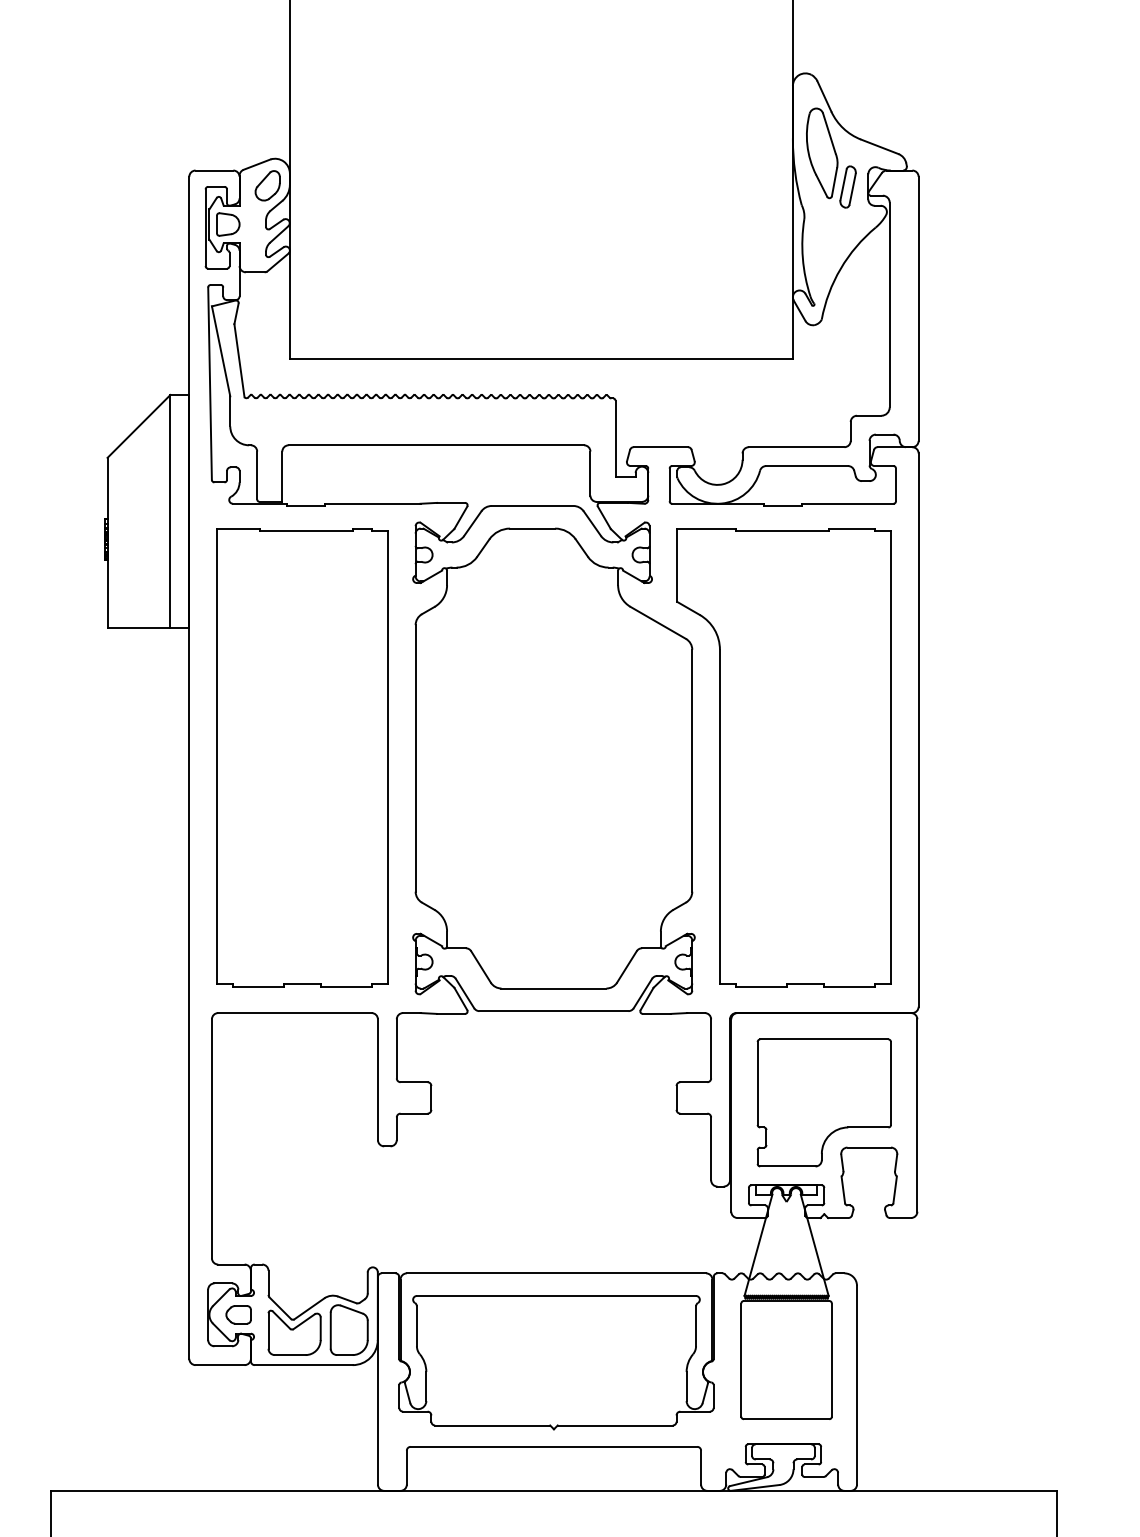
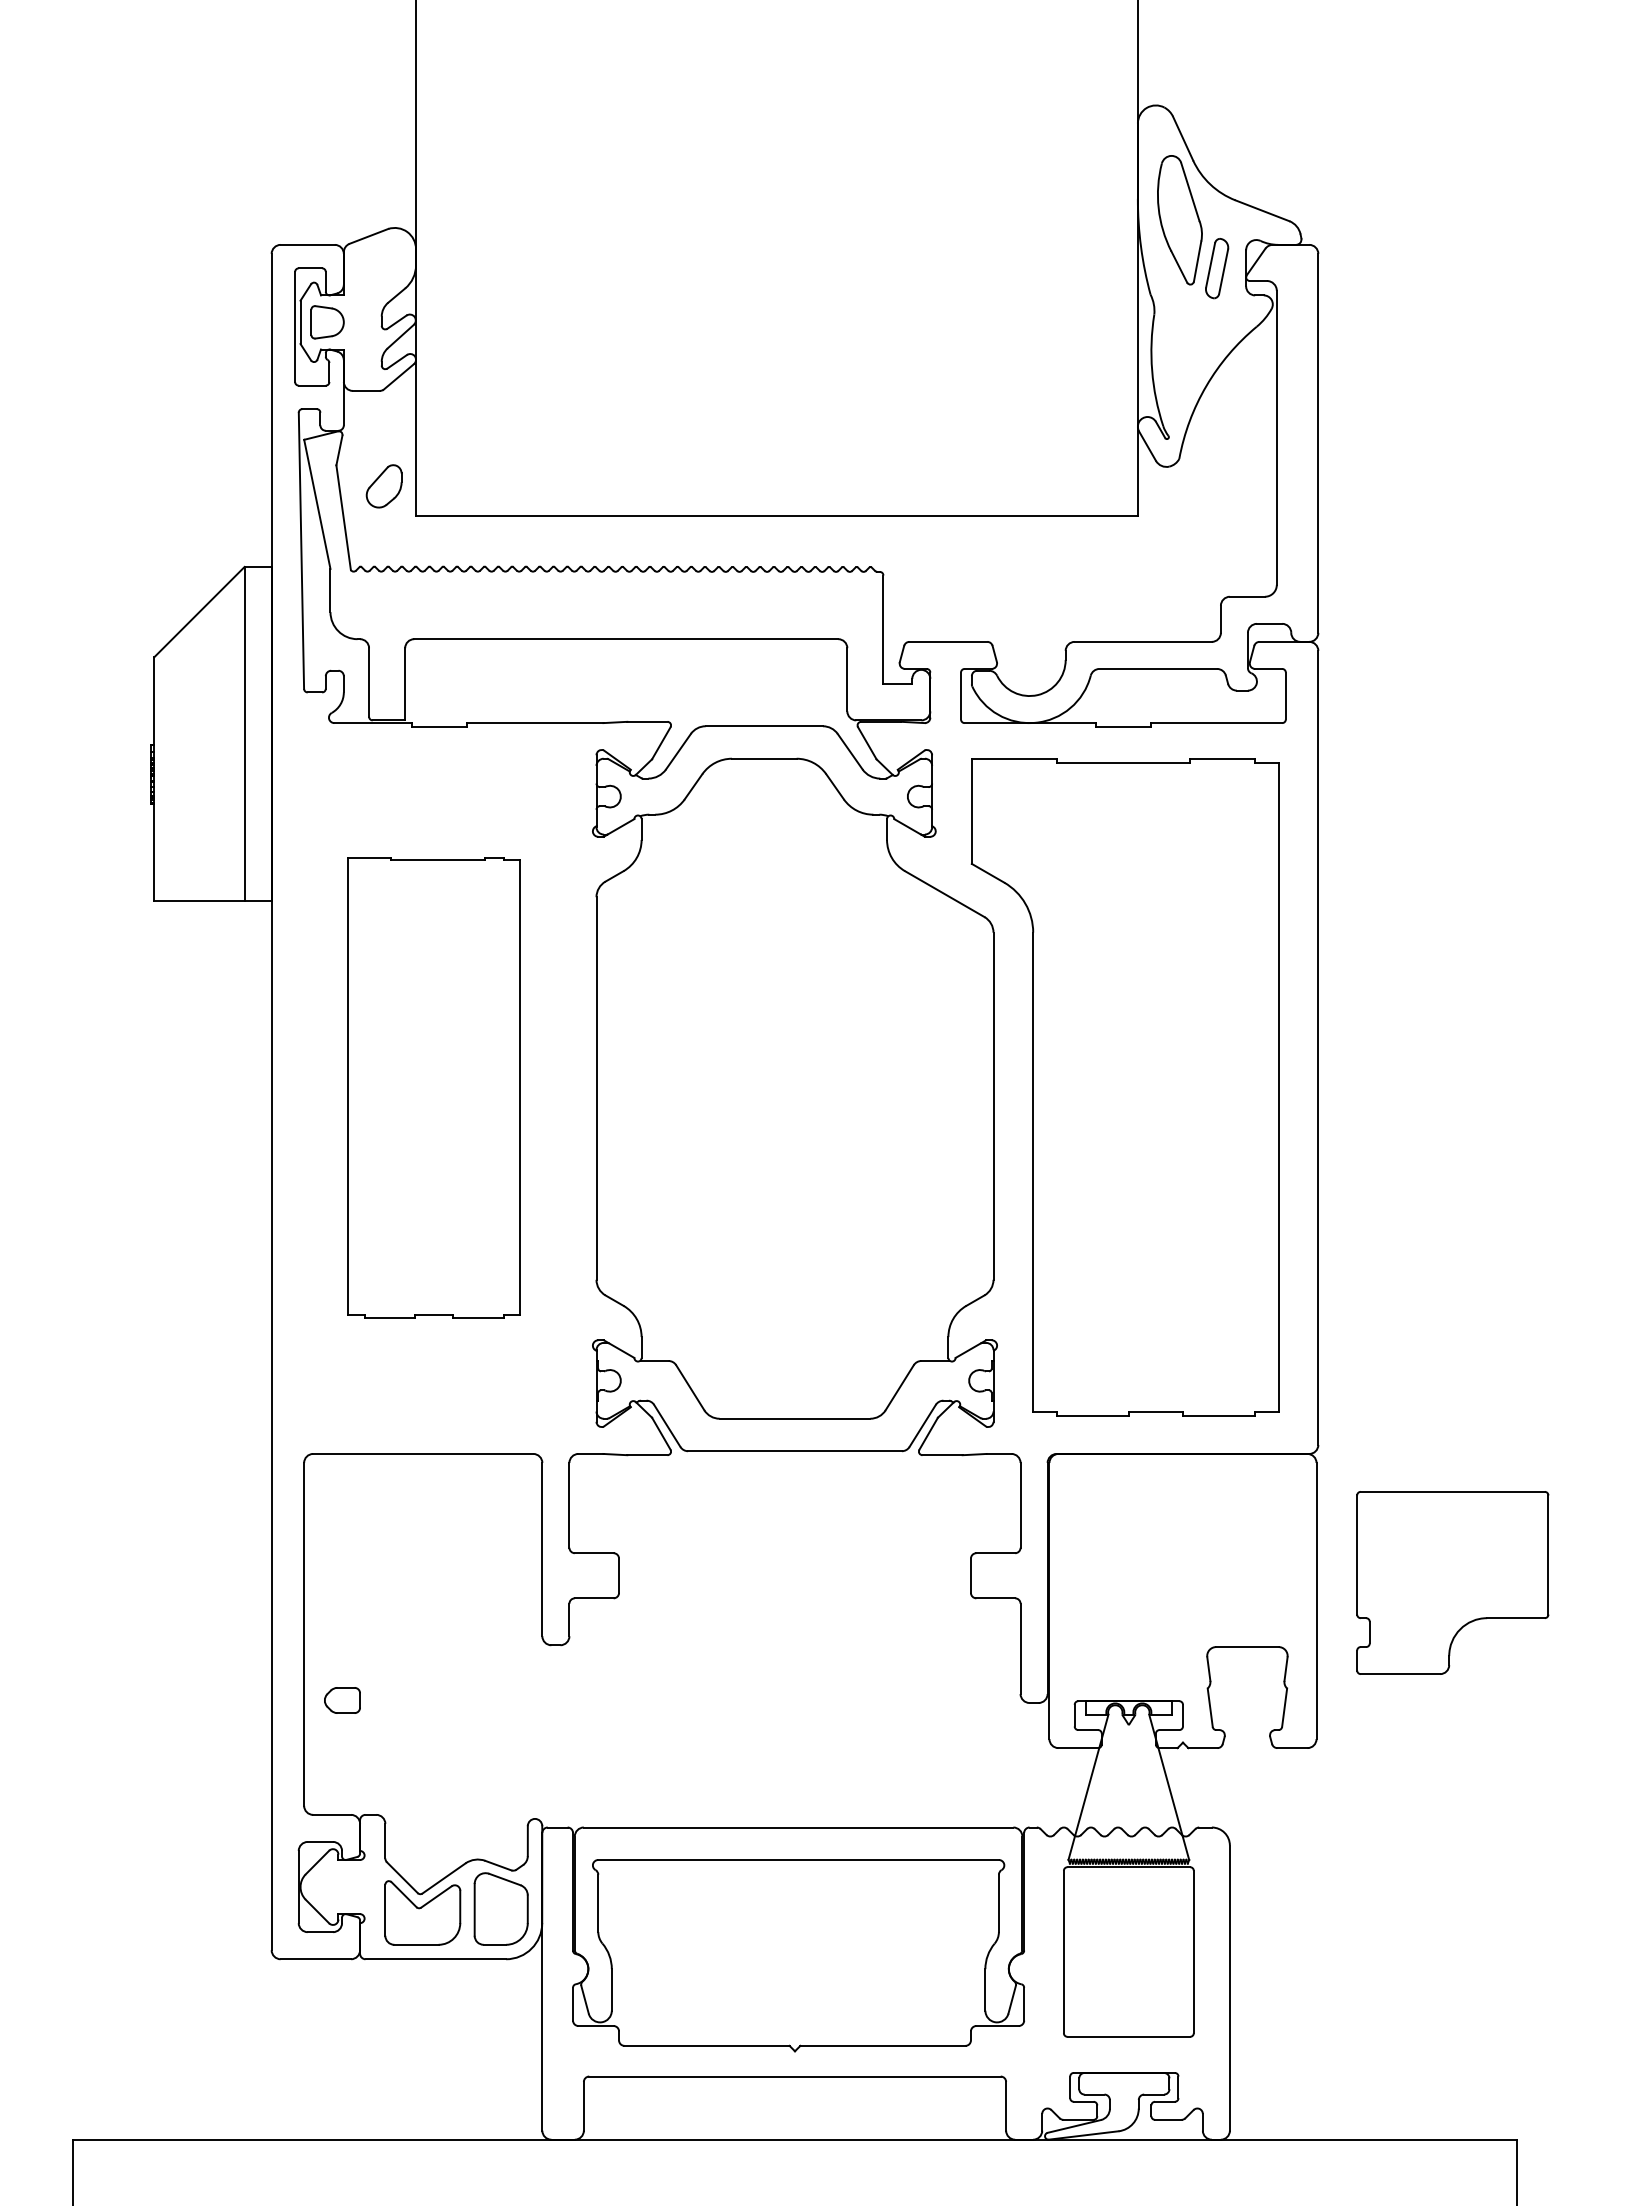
part: (267, 185) -> (383, 485), moved
part: (302, 757) -> (434, 1087), size x0.7
part: (823, 1102) -> (1451, 1582), moved
part: (238, 1314) -> (342, 1700), moved

